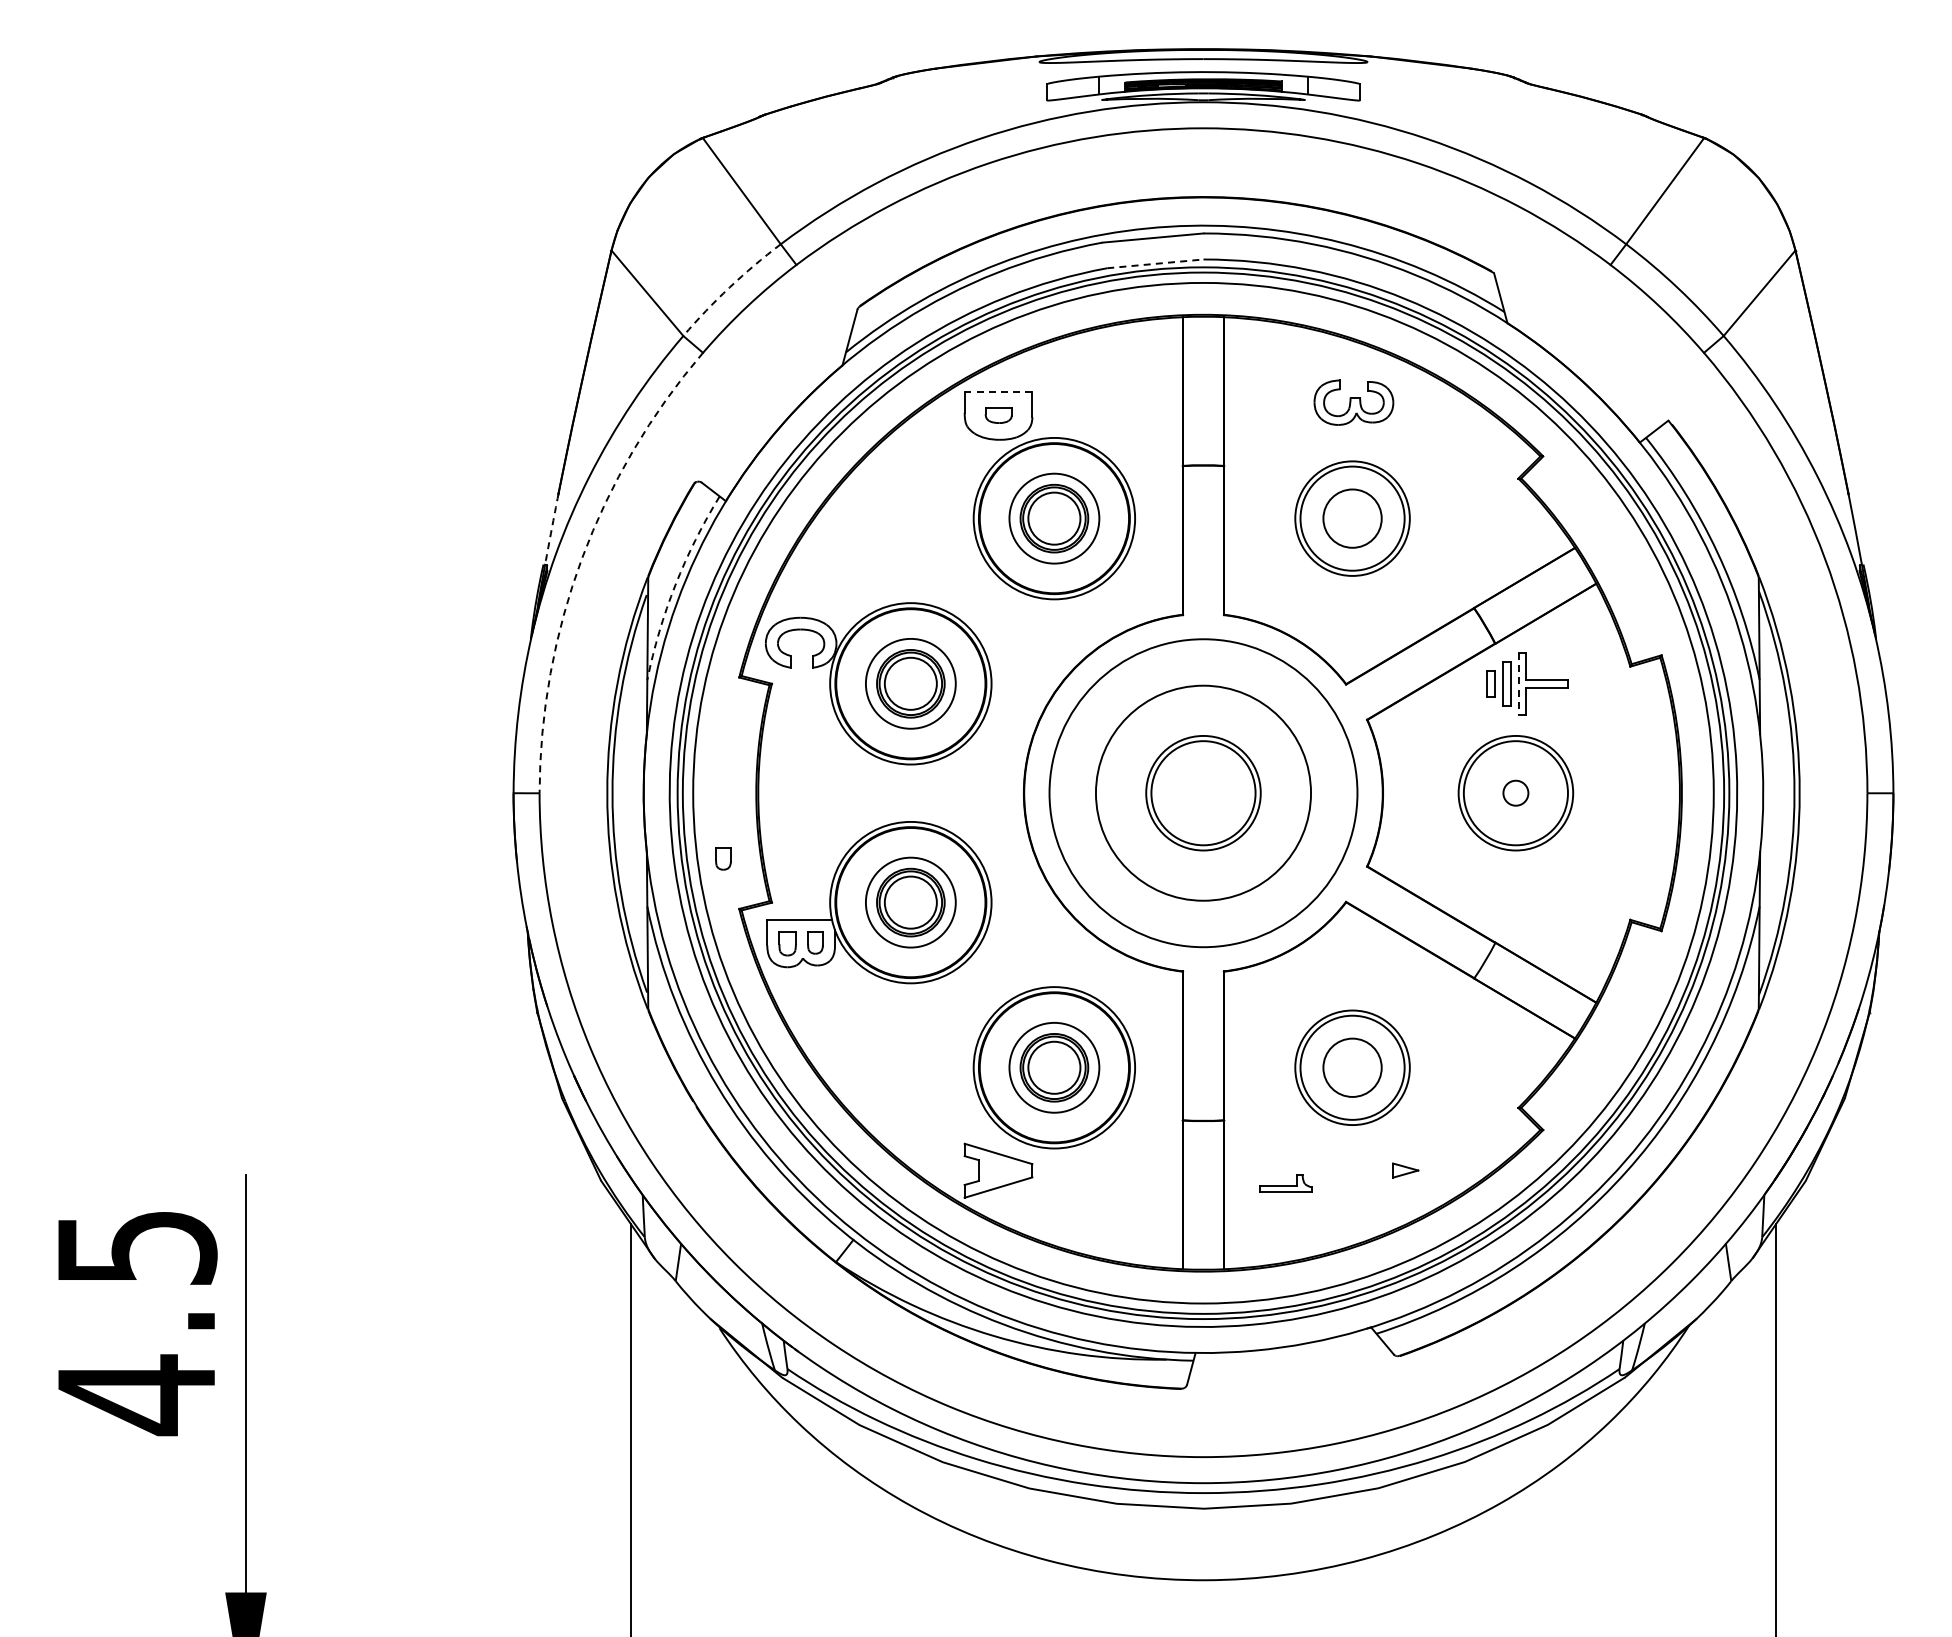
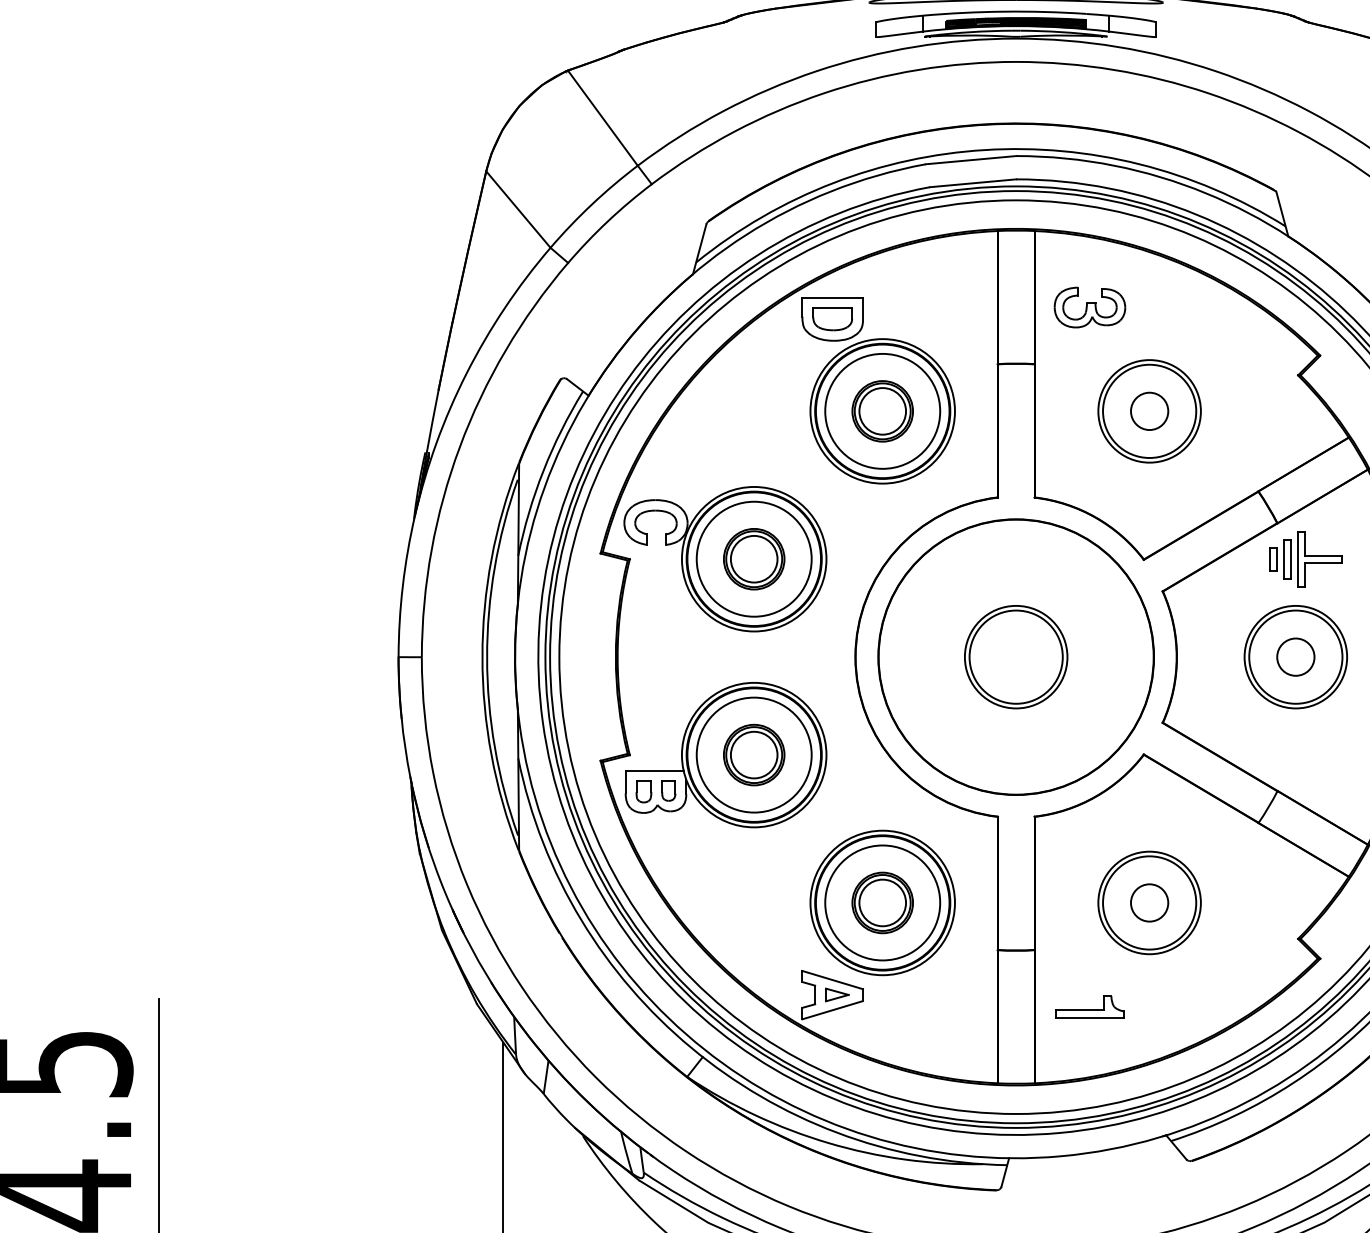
line: (1155, 263) -> (973, 182), dashed -> solid
arc: (729, 287) -> (591, 204), dashed -> solid
line: (998, 391) -> (832, 297), dashed -> solid
part: (1353, 402) -> (1089, 307), moved
part: (998, 415) -> (832, 319), size x1.67
circle: (1054, 518) -> (882, 411), size x1.43
circle: (1352, 518) -> (1149, 411), size x0.71
arc: (551, 529) -> (432, 421), dashed -> solid
arc: (582, 558) -> (460, 447), dashed -> solid
arc: (675, 585) -> (543, 471), dashed -> solid
circle: (910, 683) -> (753, 558), size x1.43
line: (1518, 684) -> (1298, 559), dashed -> solid
circle: (1203, 792) -> (1016, 656), size x1.43
circle: (1515, 793) -> (1295, 657), size x1.67
part: (723, 858) -> (586, 715), removed
circle: (910, 902) -> (753, 754), size x1.43
circle: (1054, 1067) -> (882, 902), size x1.43
circle: (1352, 1067) -> (1149, 902), size x0.71
part: (1405, 1170) -> (837, 994), moved
part: (1285, 1183) -> (1089, 1006), size x1.43

